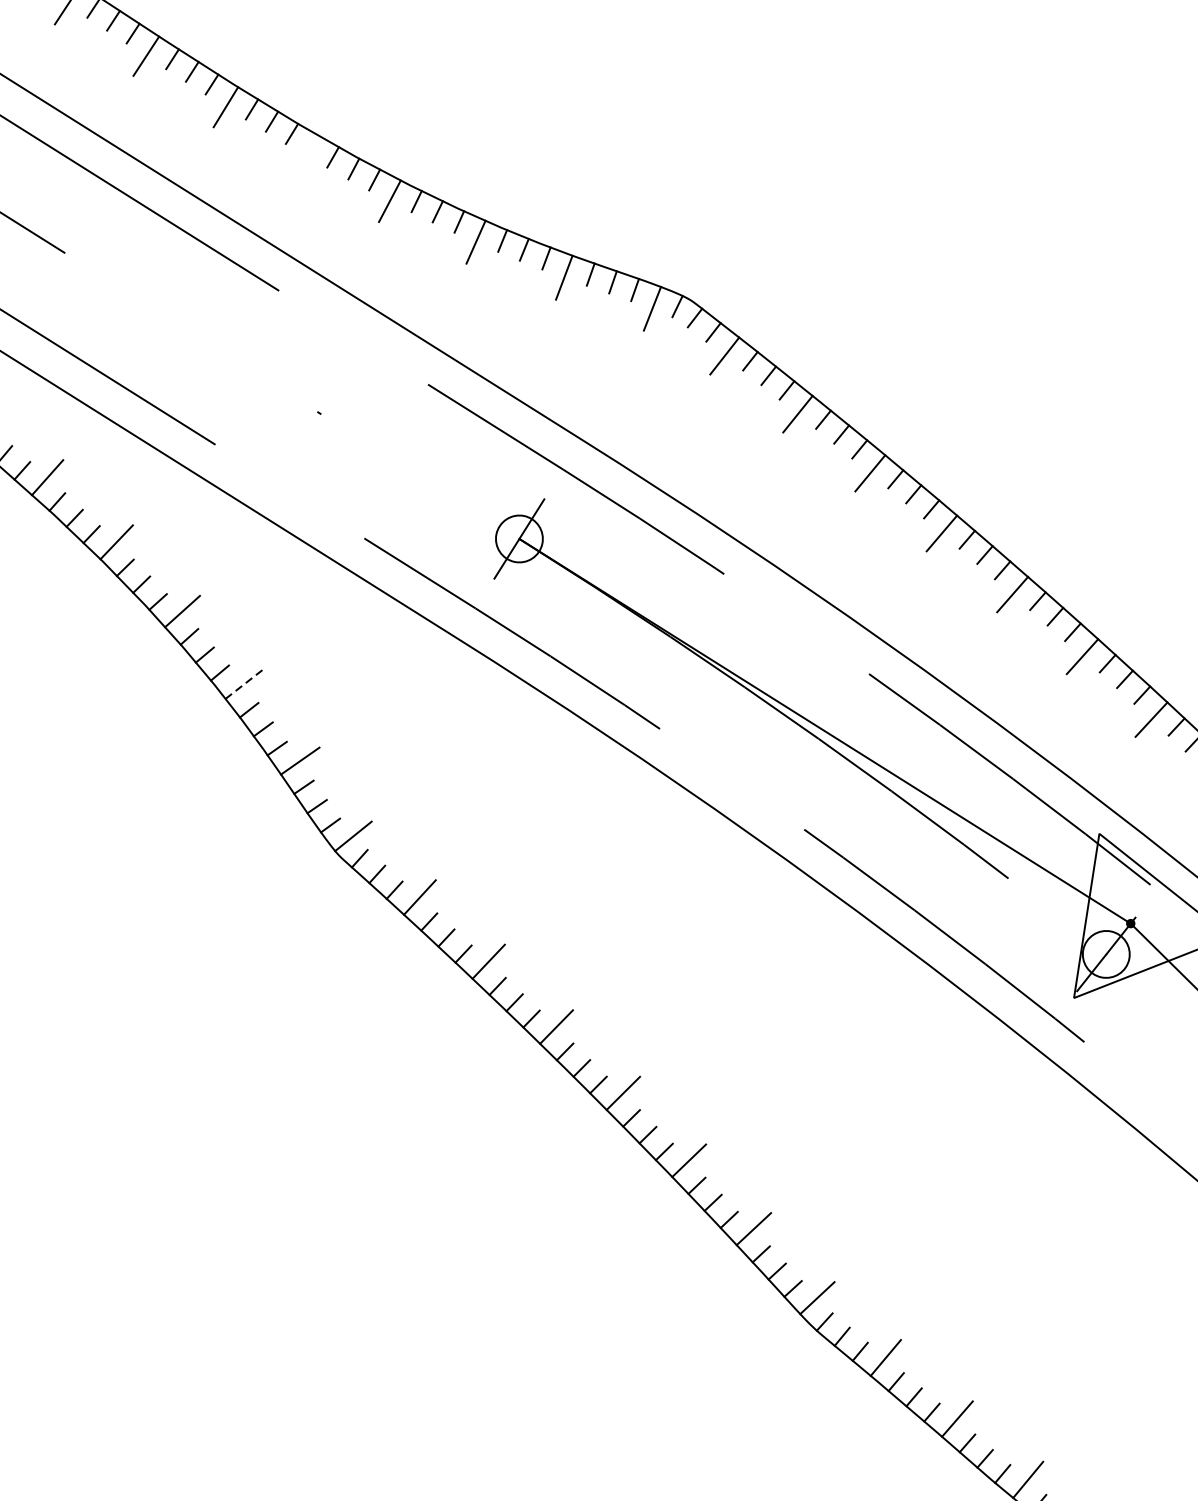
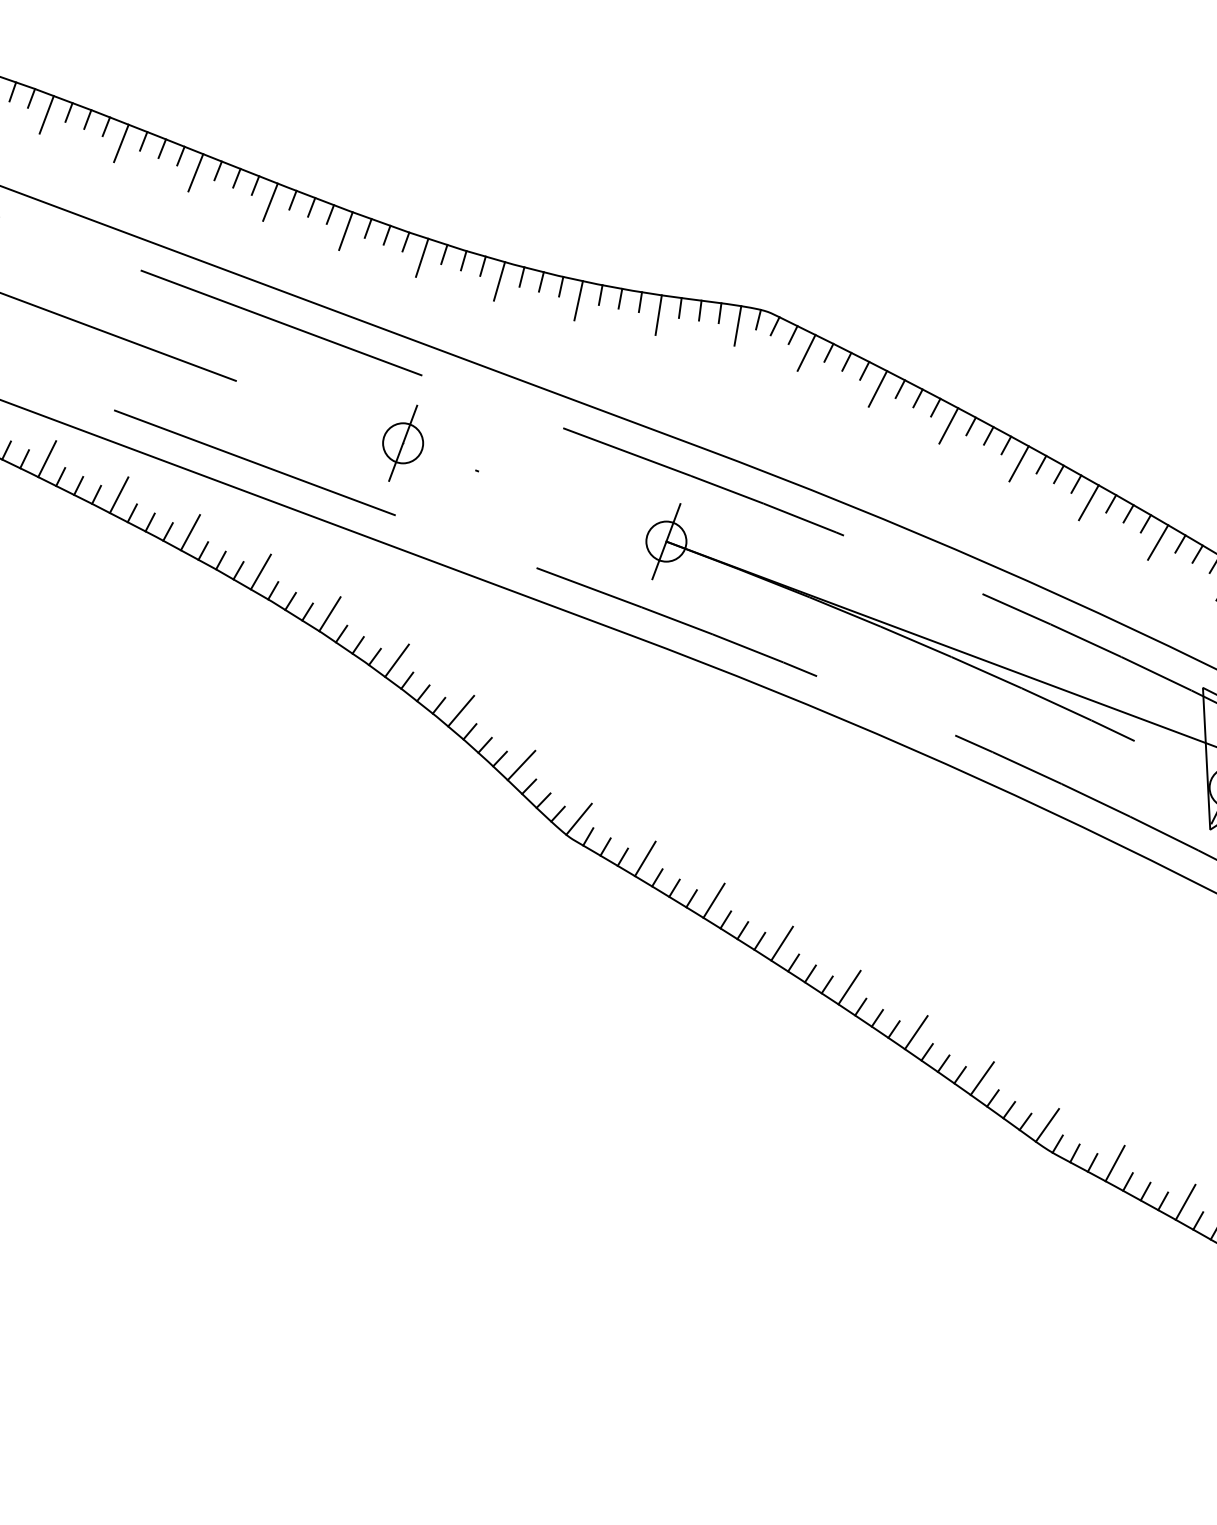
line: (307, 155) -> (422, 257), added
part: (241, 363) -> (403, 442), added
line: (244, 683) -> (461, 710), dashed -> solid

